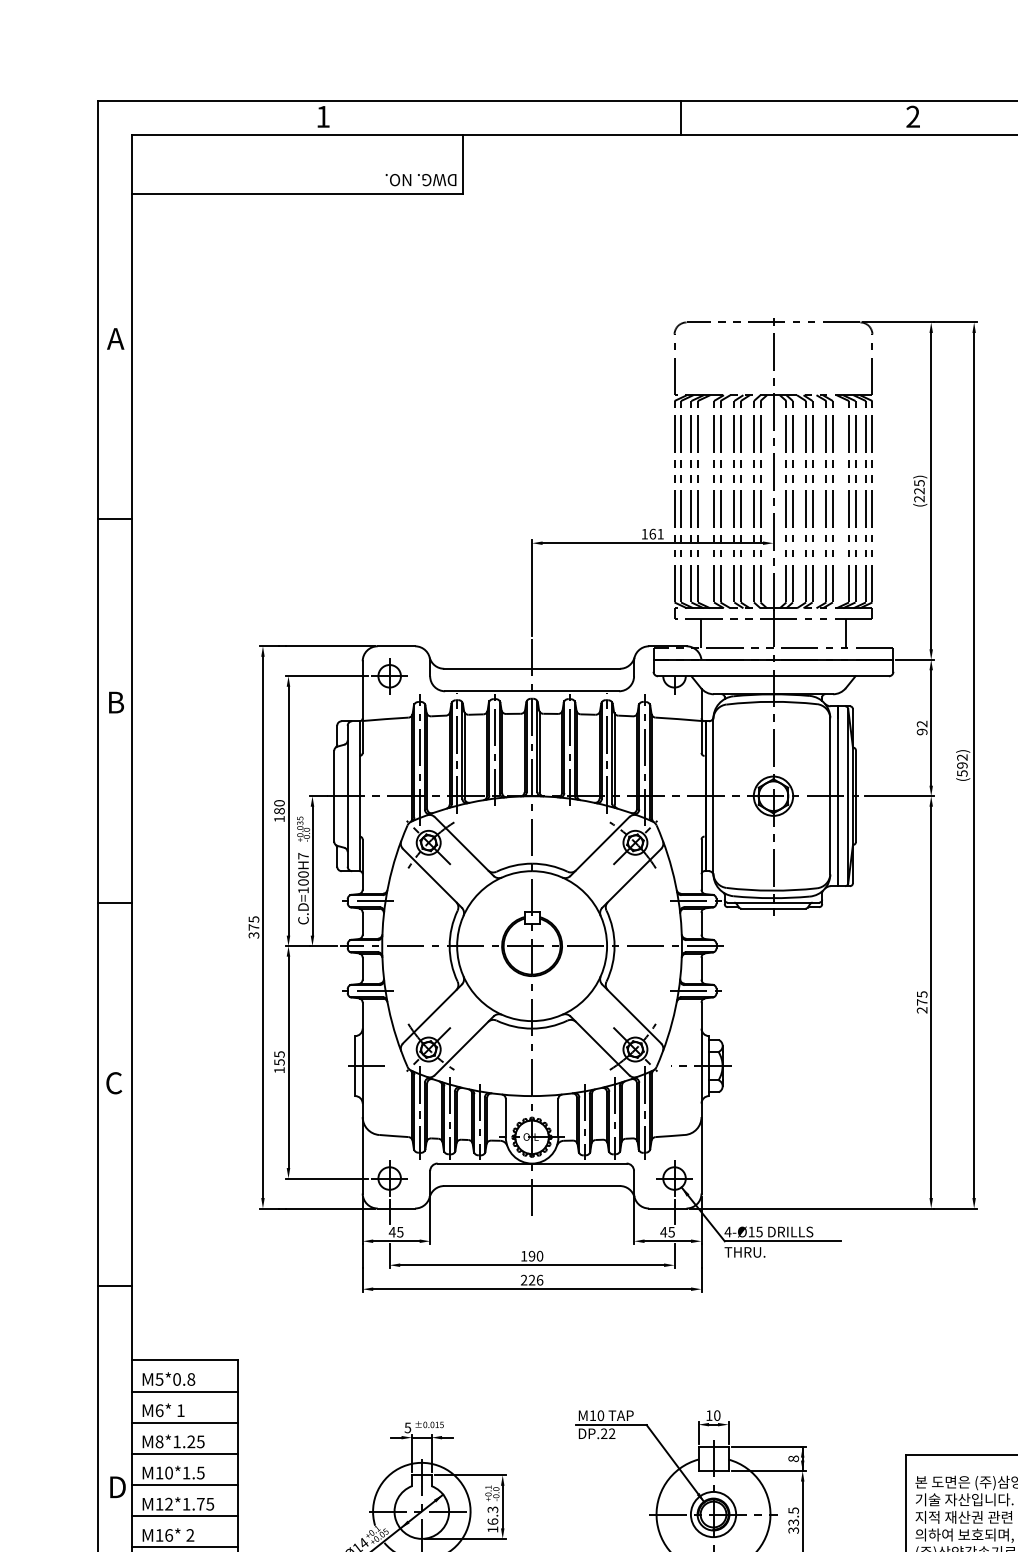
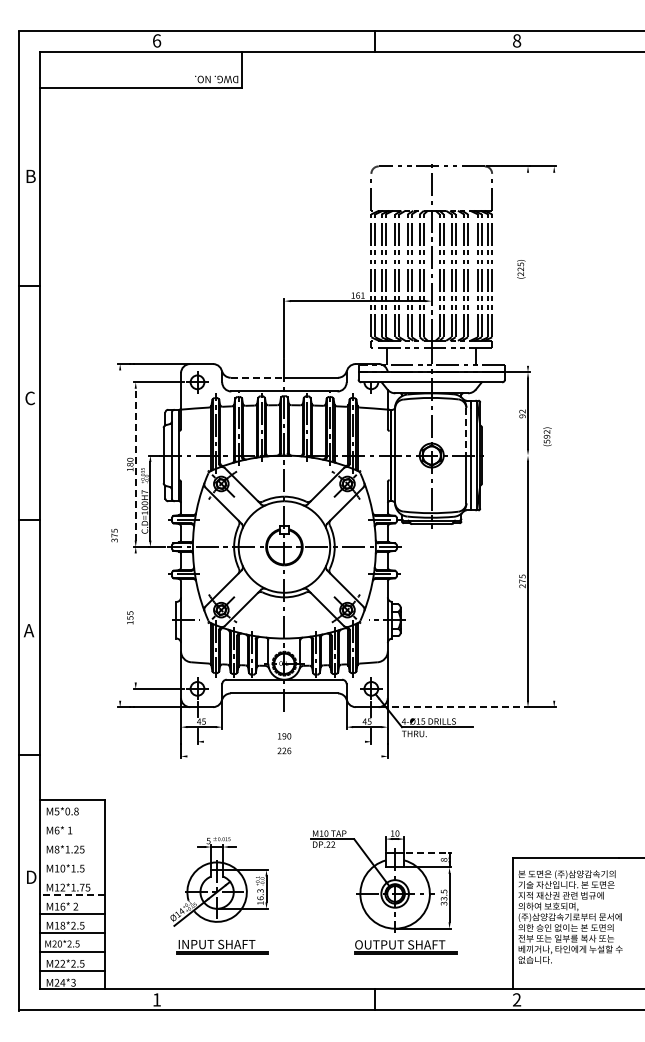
text: (324, 116) -> (157, 40), 1 -> 6
text: (913, 116) -> (517, 40), 2 -> 8
text: (116, 337) -> (30, 175), A -> B
line: (932, 489) -> (528, 268), removed
line: (487, 668) -> (257, 377), solid -> dashed
text: (116, 702) -> (30, 398), B -> C
line: (830, 756) -> (466, 431), solid -> dashed
line: (974, 765) -> (554, 436), removed
line: (899, 796) -> (508, 455), removed
line: (288, 810) -> (135, 464), solid -> dashed
line: (263, 927) -> (120, 535), removed
line: (288, 1061) -> (135, 617), removed
text: (112, 1082) -> (28, 630), C -> A
line: (812, 1209) -> (455, 707), solid -> dashed
line: (530, 1264) -> (283, 741), removed
line: (532, 1289) -> (284, 756), removed
line: (184, 1390) -> (72, 818), removed
line: (184, 1422) -> (72, 837), removed
line: (766, 1446) -> (427, 852), solid -> dashed
line: (184, 1453) -> (72, 856), removed
line: (184, 1484) -> (72, 875), removed
line: (184, 1517) -> (72, 895), solid -> dashed

